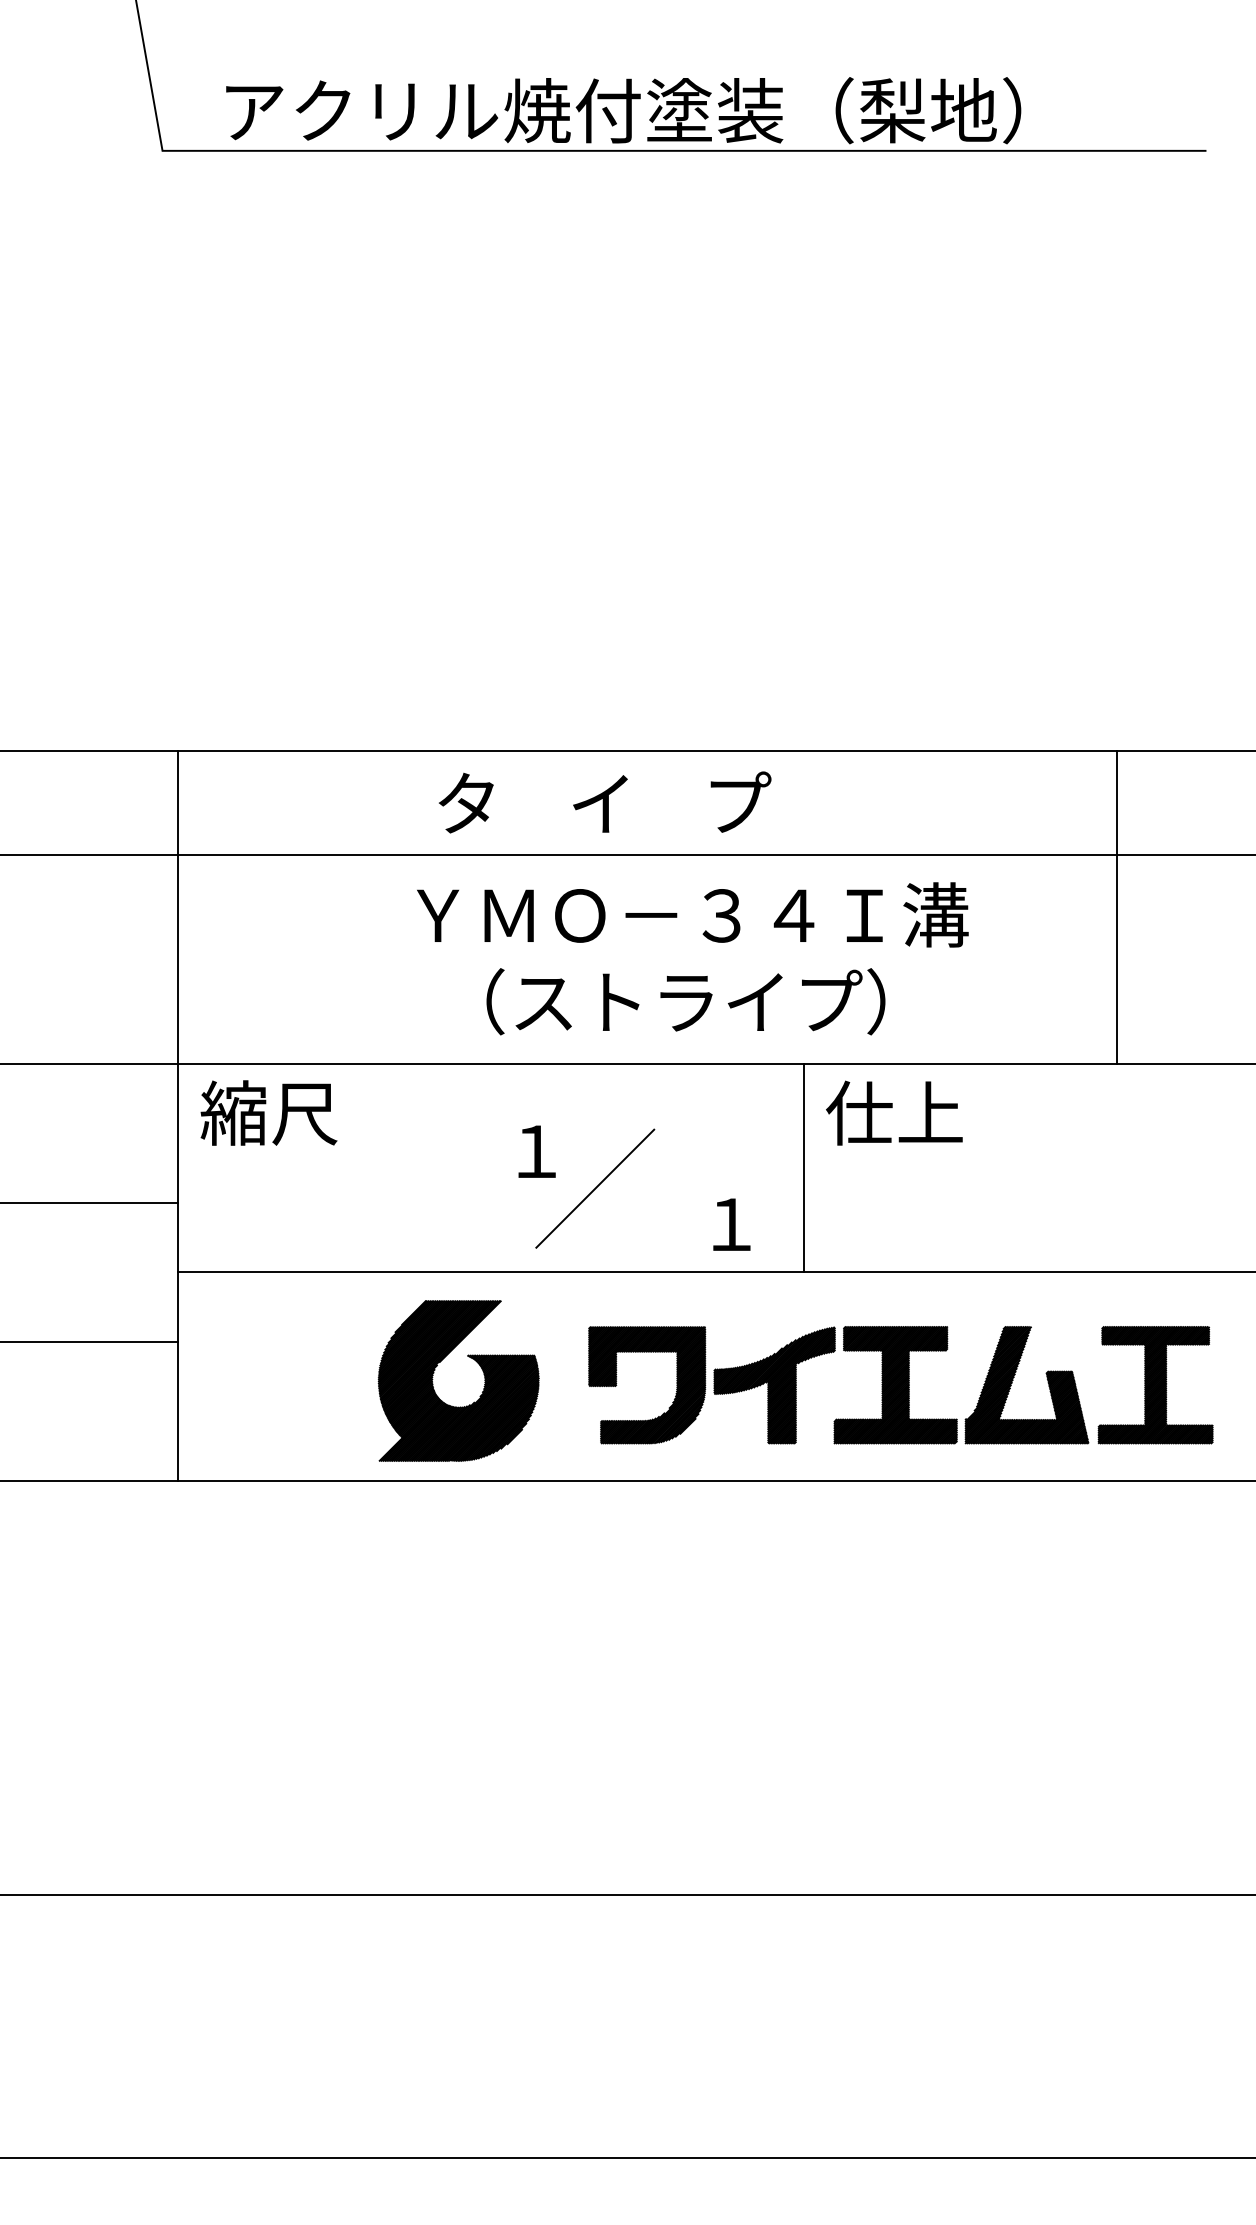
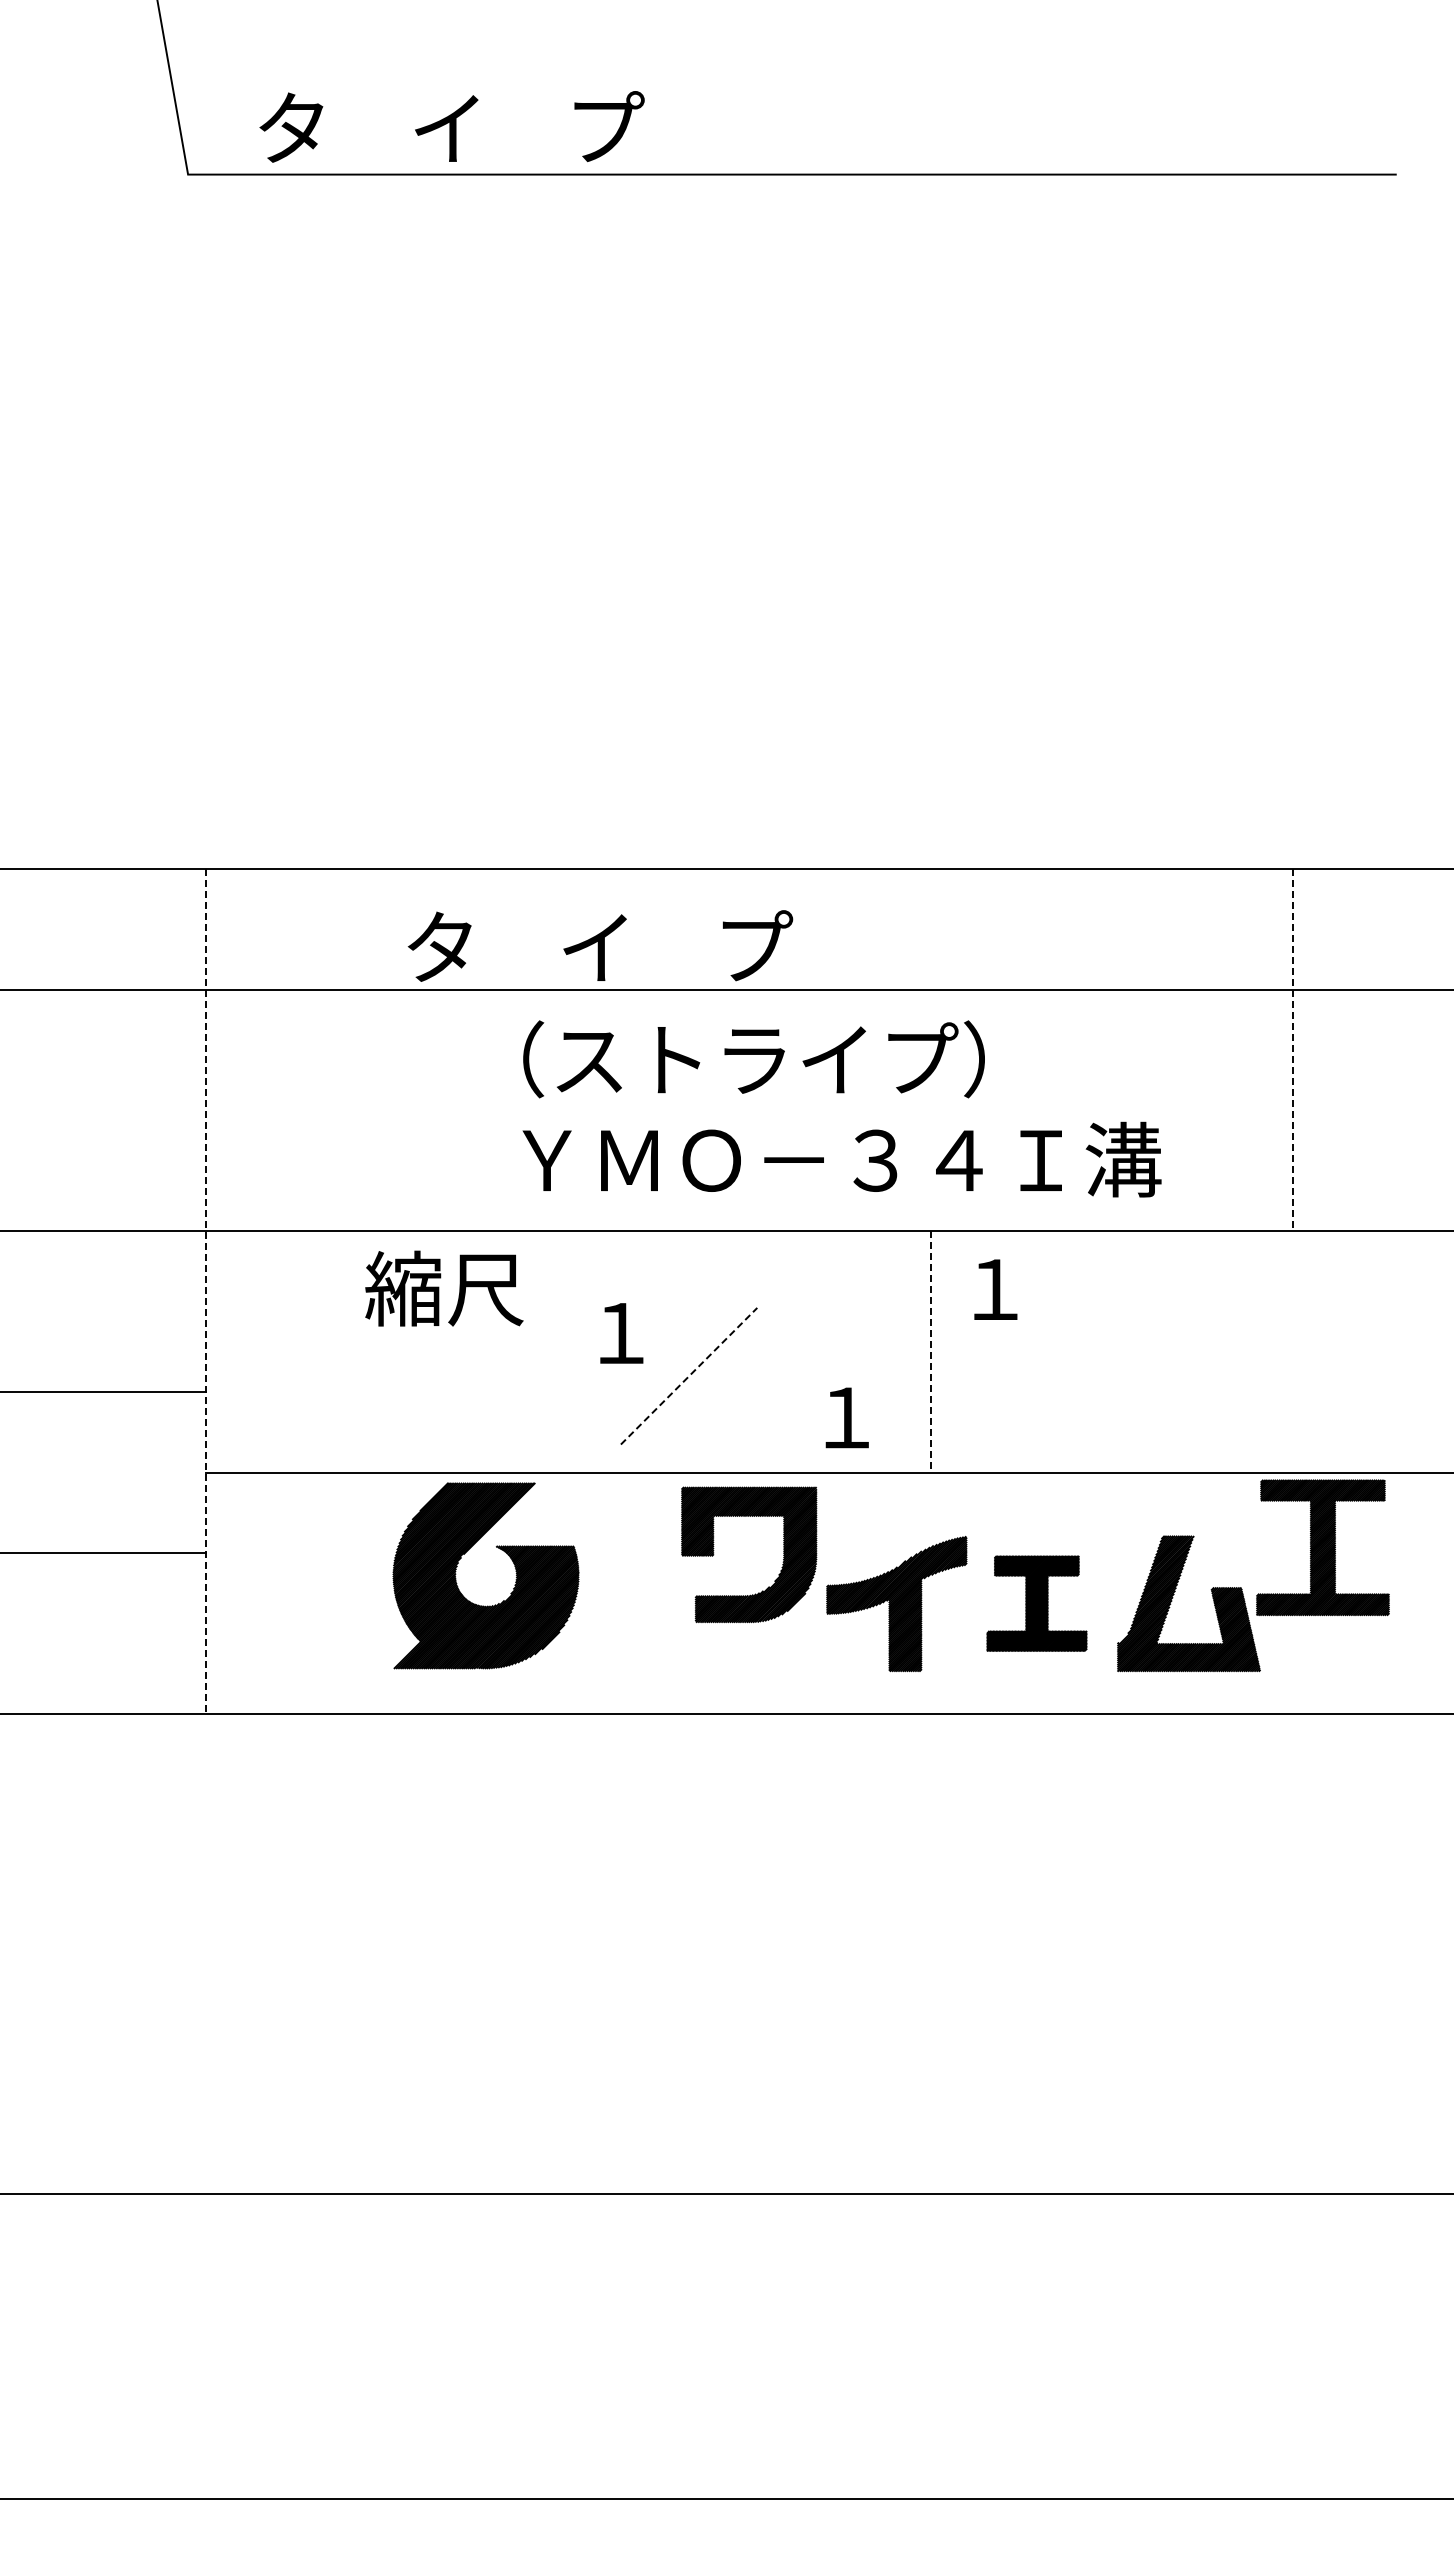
text: (622, 110) -> (720, 127), アクリル焼付塗装（梨地） -> タ    イ    プ
text: (605, 801) -> (600, 945), moved
line: (1116, 907) -> (1292, 1050), solid -> dashed
text: (692, 915) -> (801, 1059), ＹＭＯ－３４Ｉ溝 -> （ストライプ）
text: (726, 1001) -> (841, 1159), （ストライプ） -> ＹＭＯ－３４Ｉ溝
text: (269, 1112) -> (444, 1288), moved
text: (894, 1112) -> (1035, 1288), 仕上 -> １
line: (178, 1116) -> (206, 1292), solid -> dashed
line: (803, 1168) -> (930, 1352), solid -> dashed
line: (595, 1188) -> (689, 1376), solid -> dashed
part: (433, 1379) -> (456, 1574), moved
part: (895, 1384) -> (1036, 1603), size x0.7
part: (1155, 1384) -> (1322, 1547), moved
part: (675, 1391) -> (782, 1562), moved

